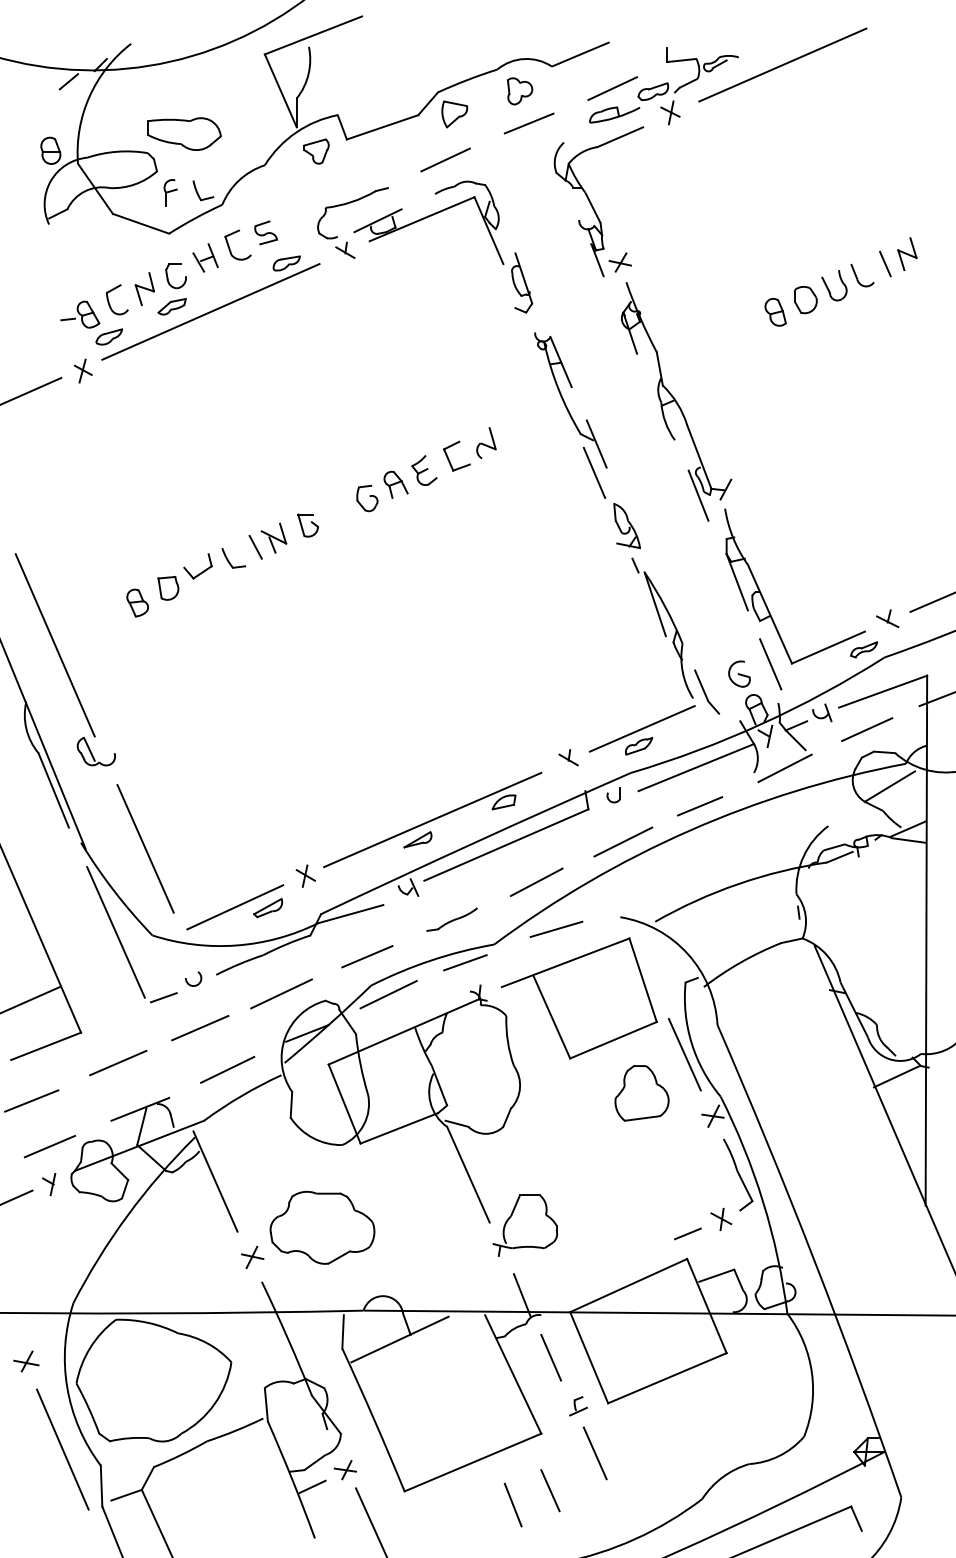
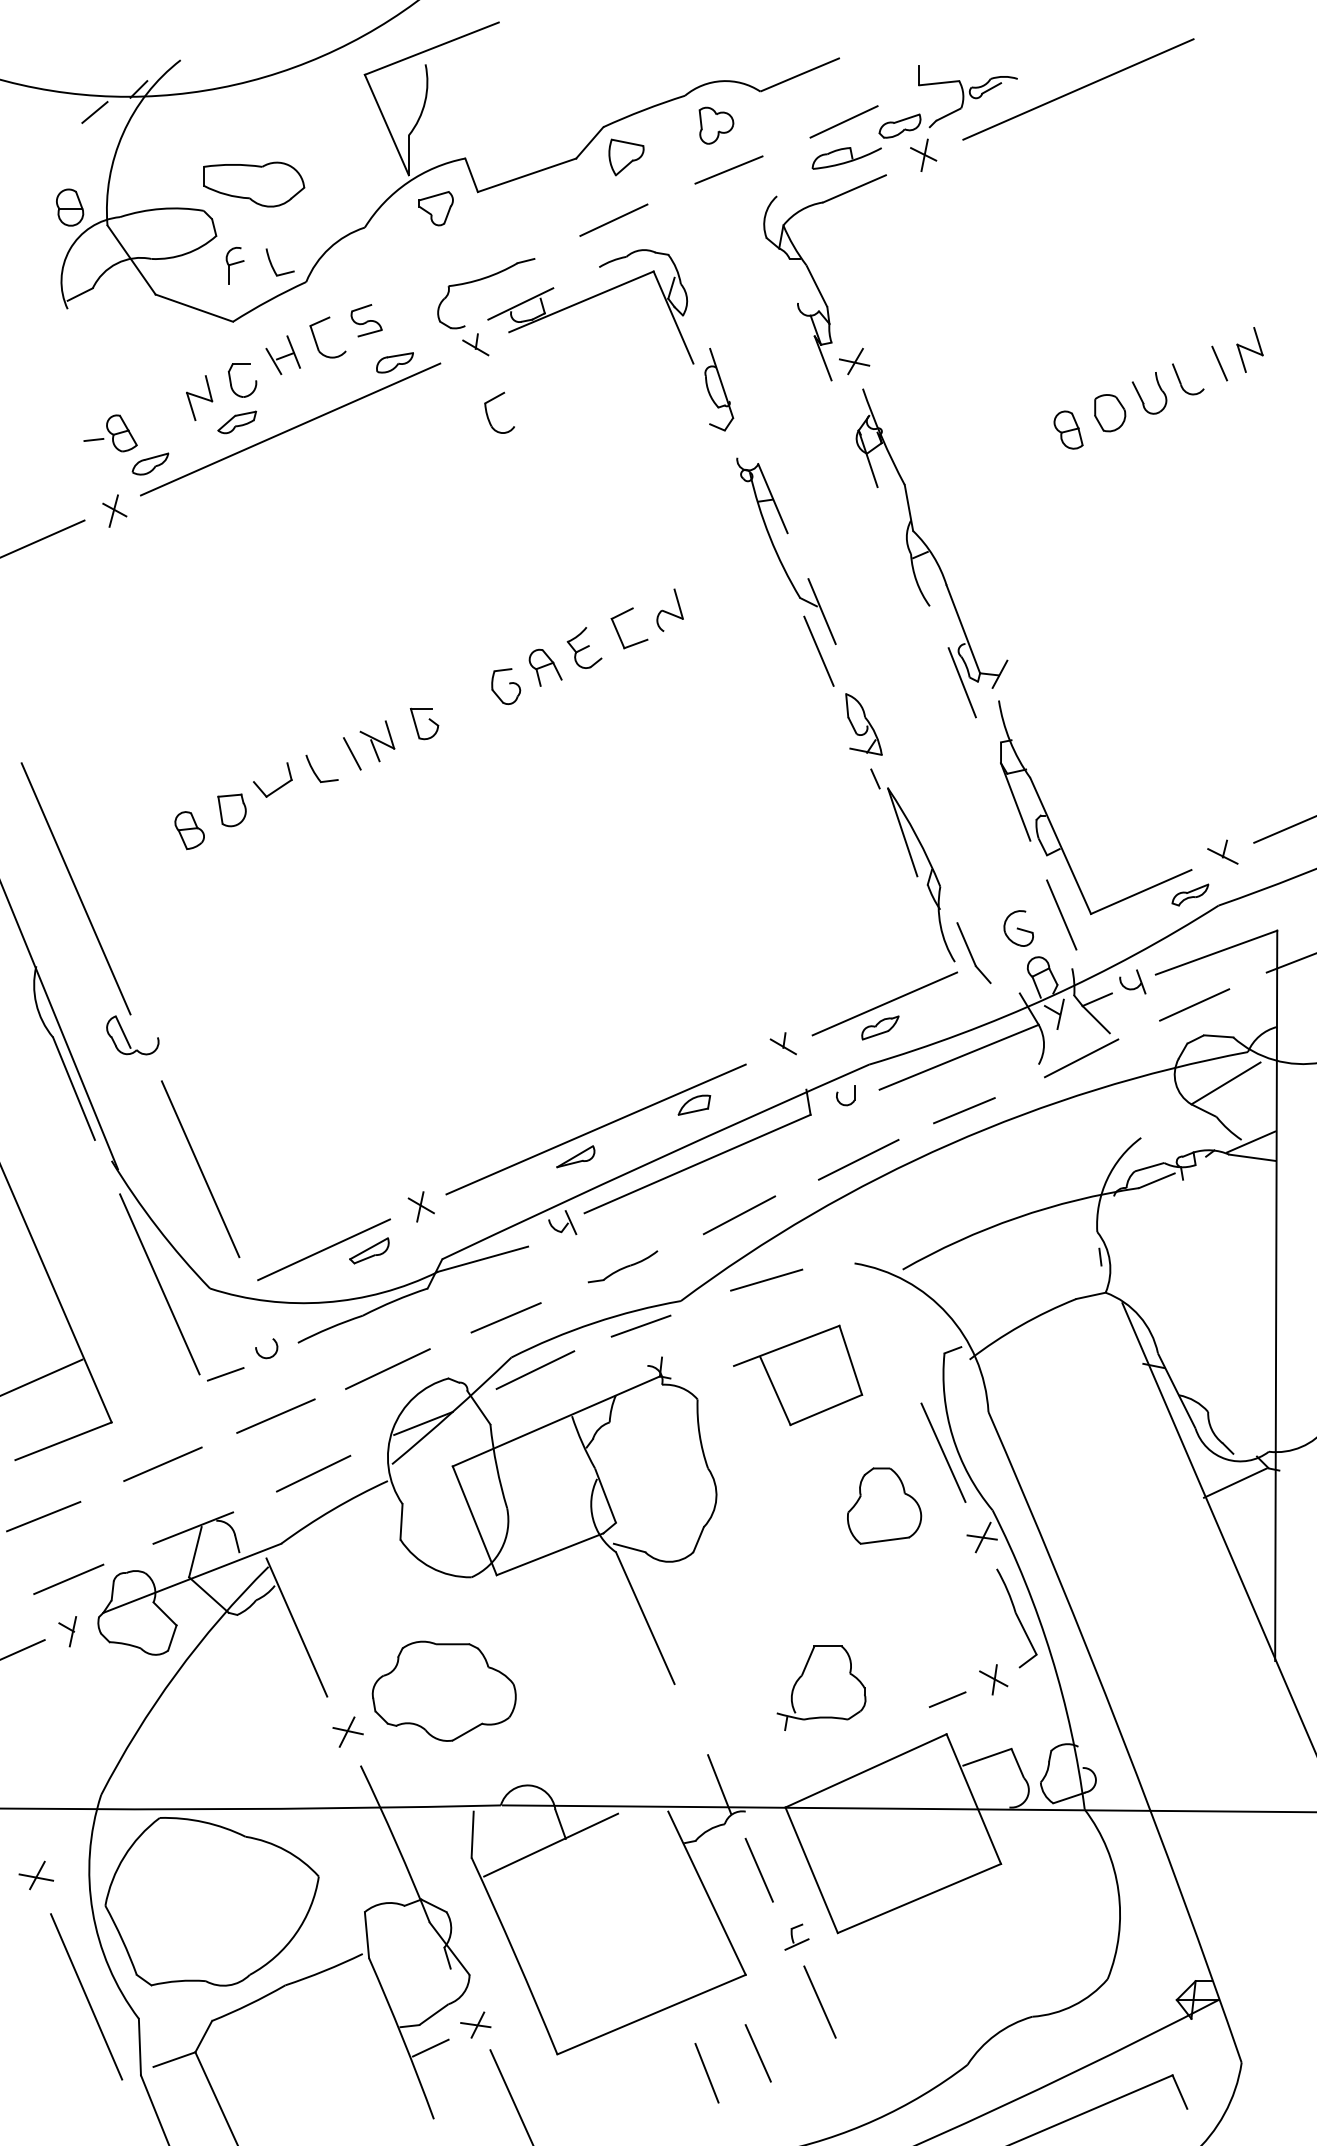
part: (109, 301) -> (488, 415), moved
part: (578, 998) -> (797, 1375), size x0.6
part: (511, 1217) -> (802, 1676), moved

